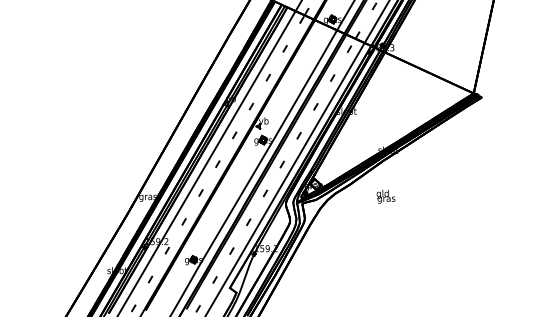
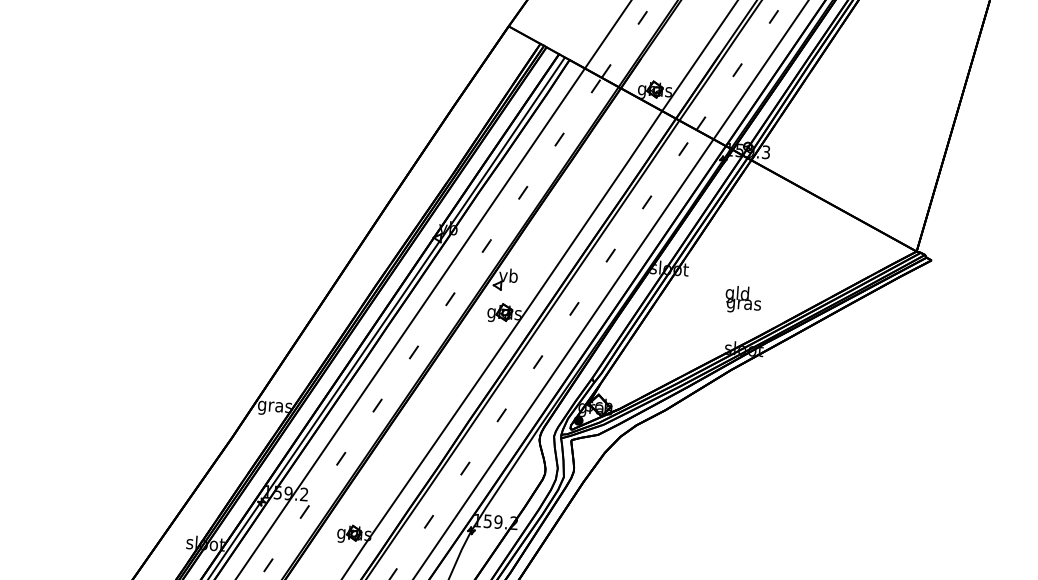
text: (385, 196) -> (742, 299), moved

